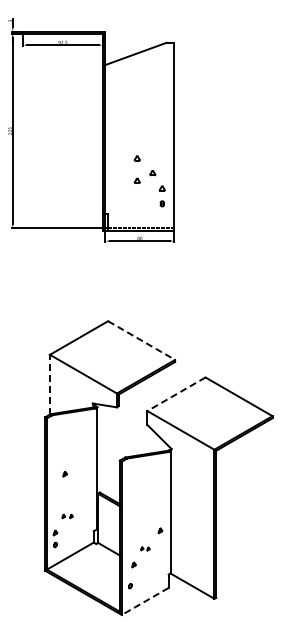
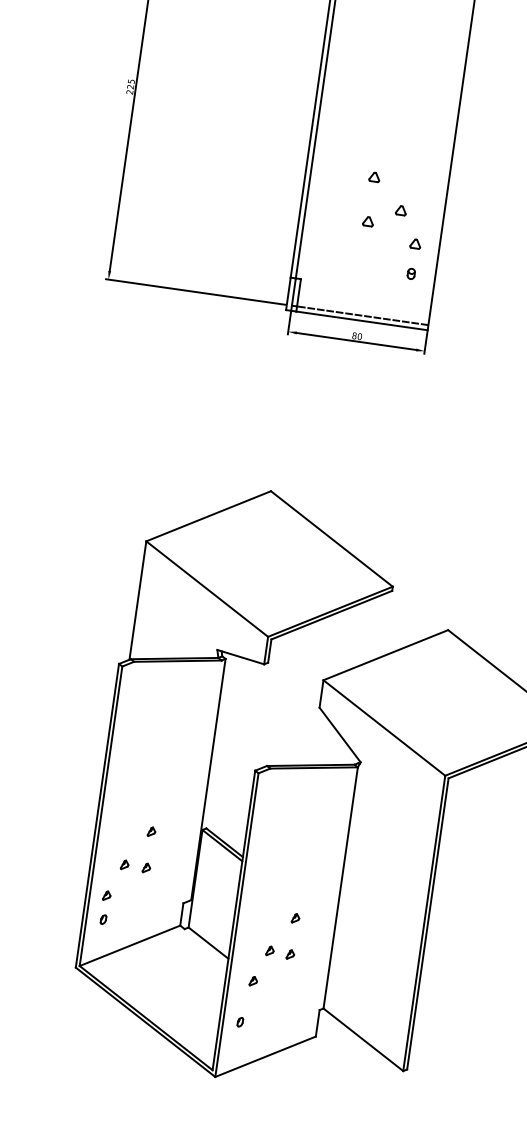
line: (141, 340) -> (331, 538), dashed -> solid
line: (49, 384) -> (137, 600), dashed -> solid
line: (176, 394) -> (385, 655), dashed -> solid
part: (64, 473) -> (150, 830), moved
part: (67, 516) -> (135, 866), size x1.43
part: (160, 530) -> (295, 917), moved
part: (145, 548) -> (280, 951), size x1.67
line: (144, 601) -> (264, 1056), dashed -> solid

